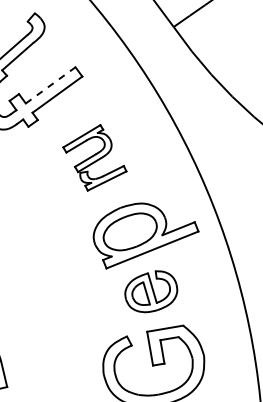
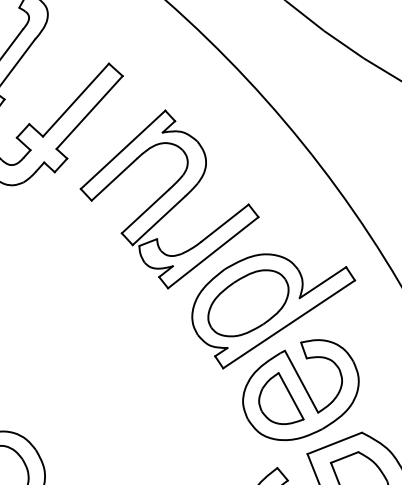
line: (50, 85) -> (75, 100), dashed -> solid
part: (94, 157) -> (168, 198), size x1.67
part: (151, 291) -> (301, 389), size x1.43

